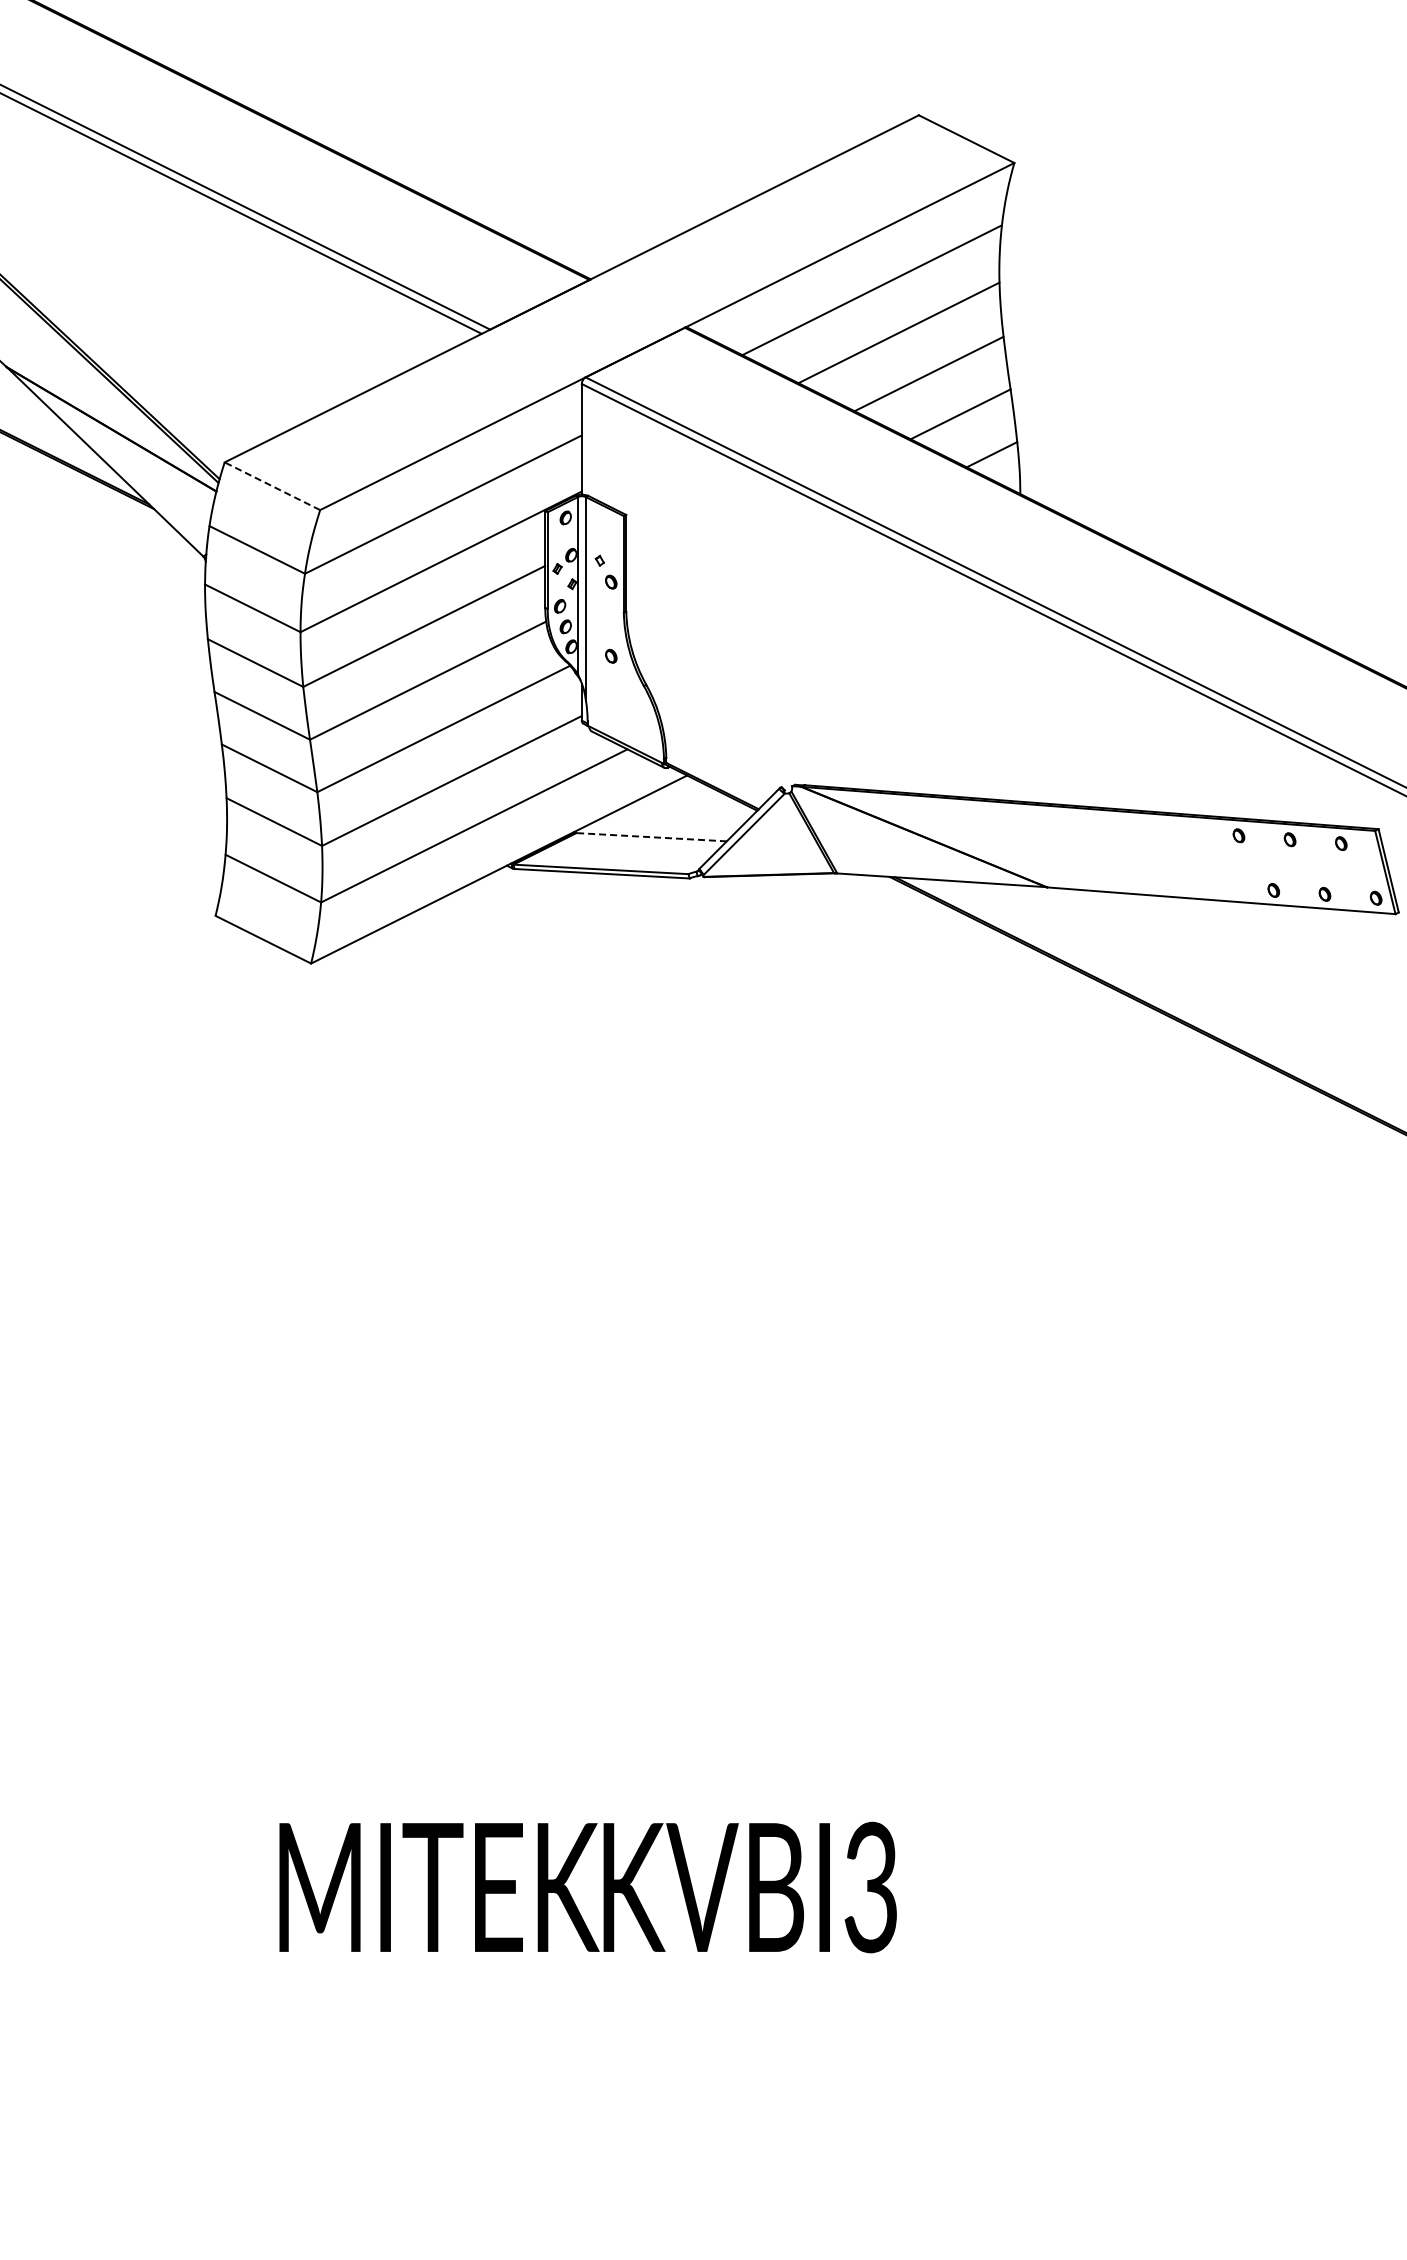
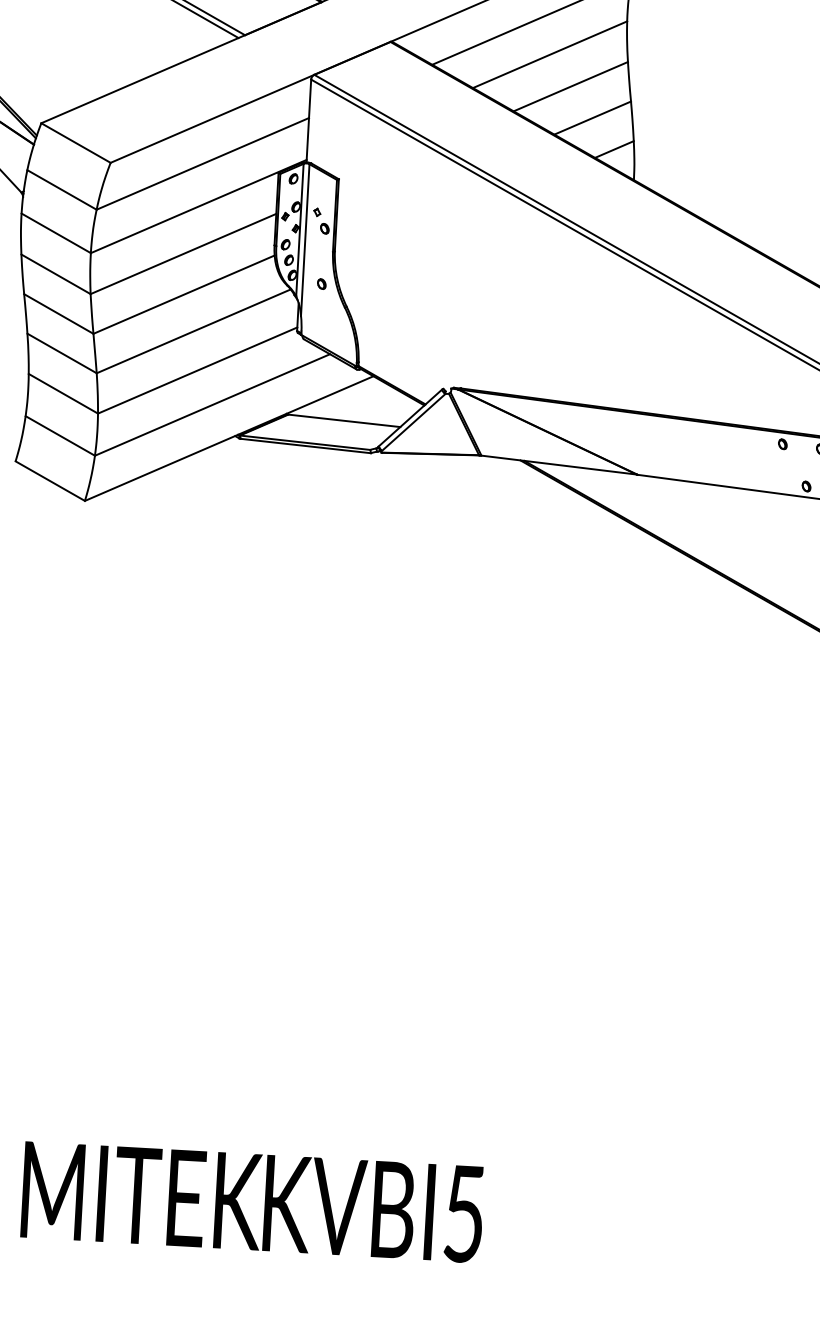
line: (272, 486) -> (76, 143), dashed -> solid
line: (651, 837) -> (344, 421), dashed -> solid
text: (870, 1887) -> (463, 1213), KVBI3 -> KVBI5

